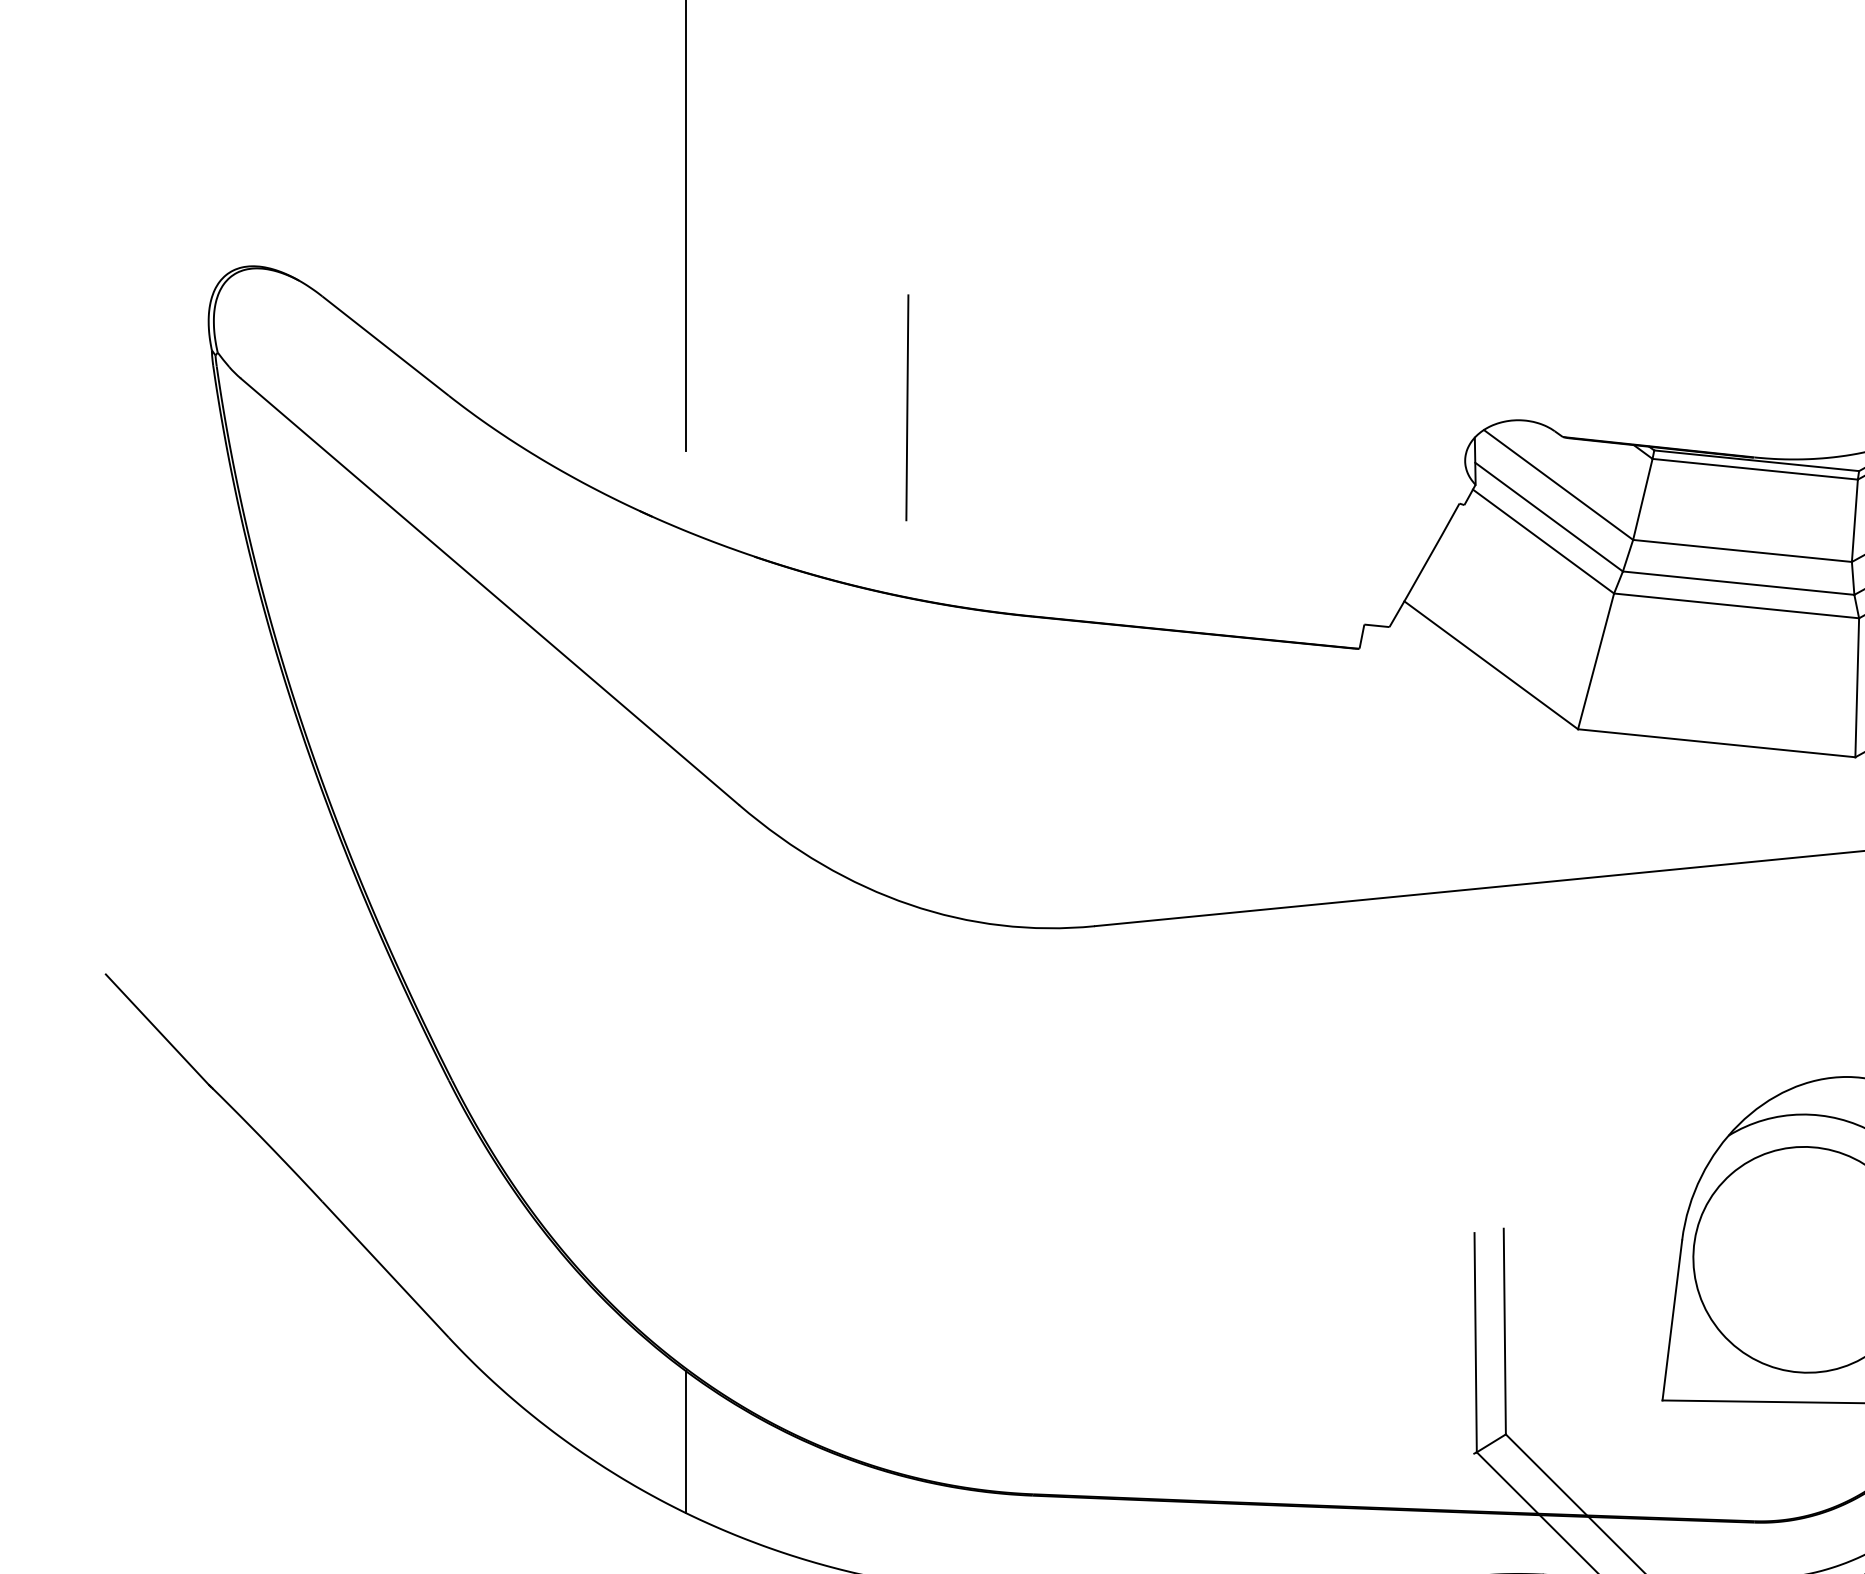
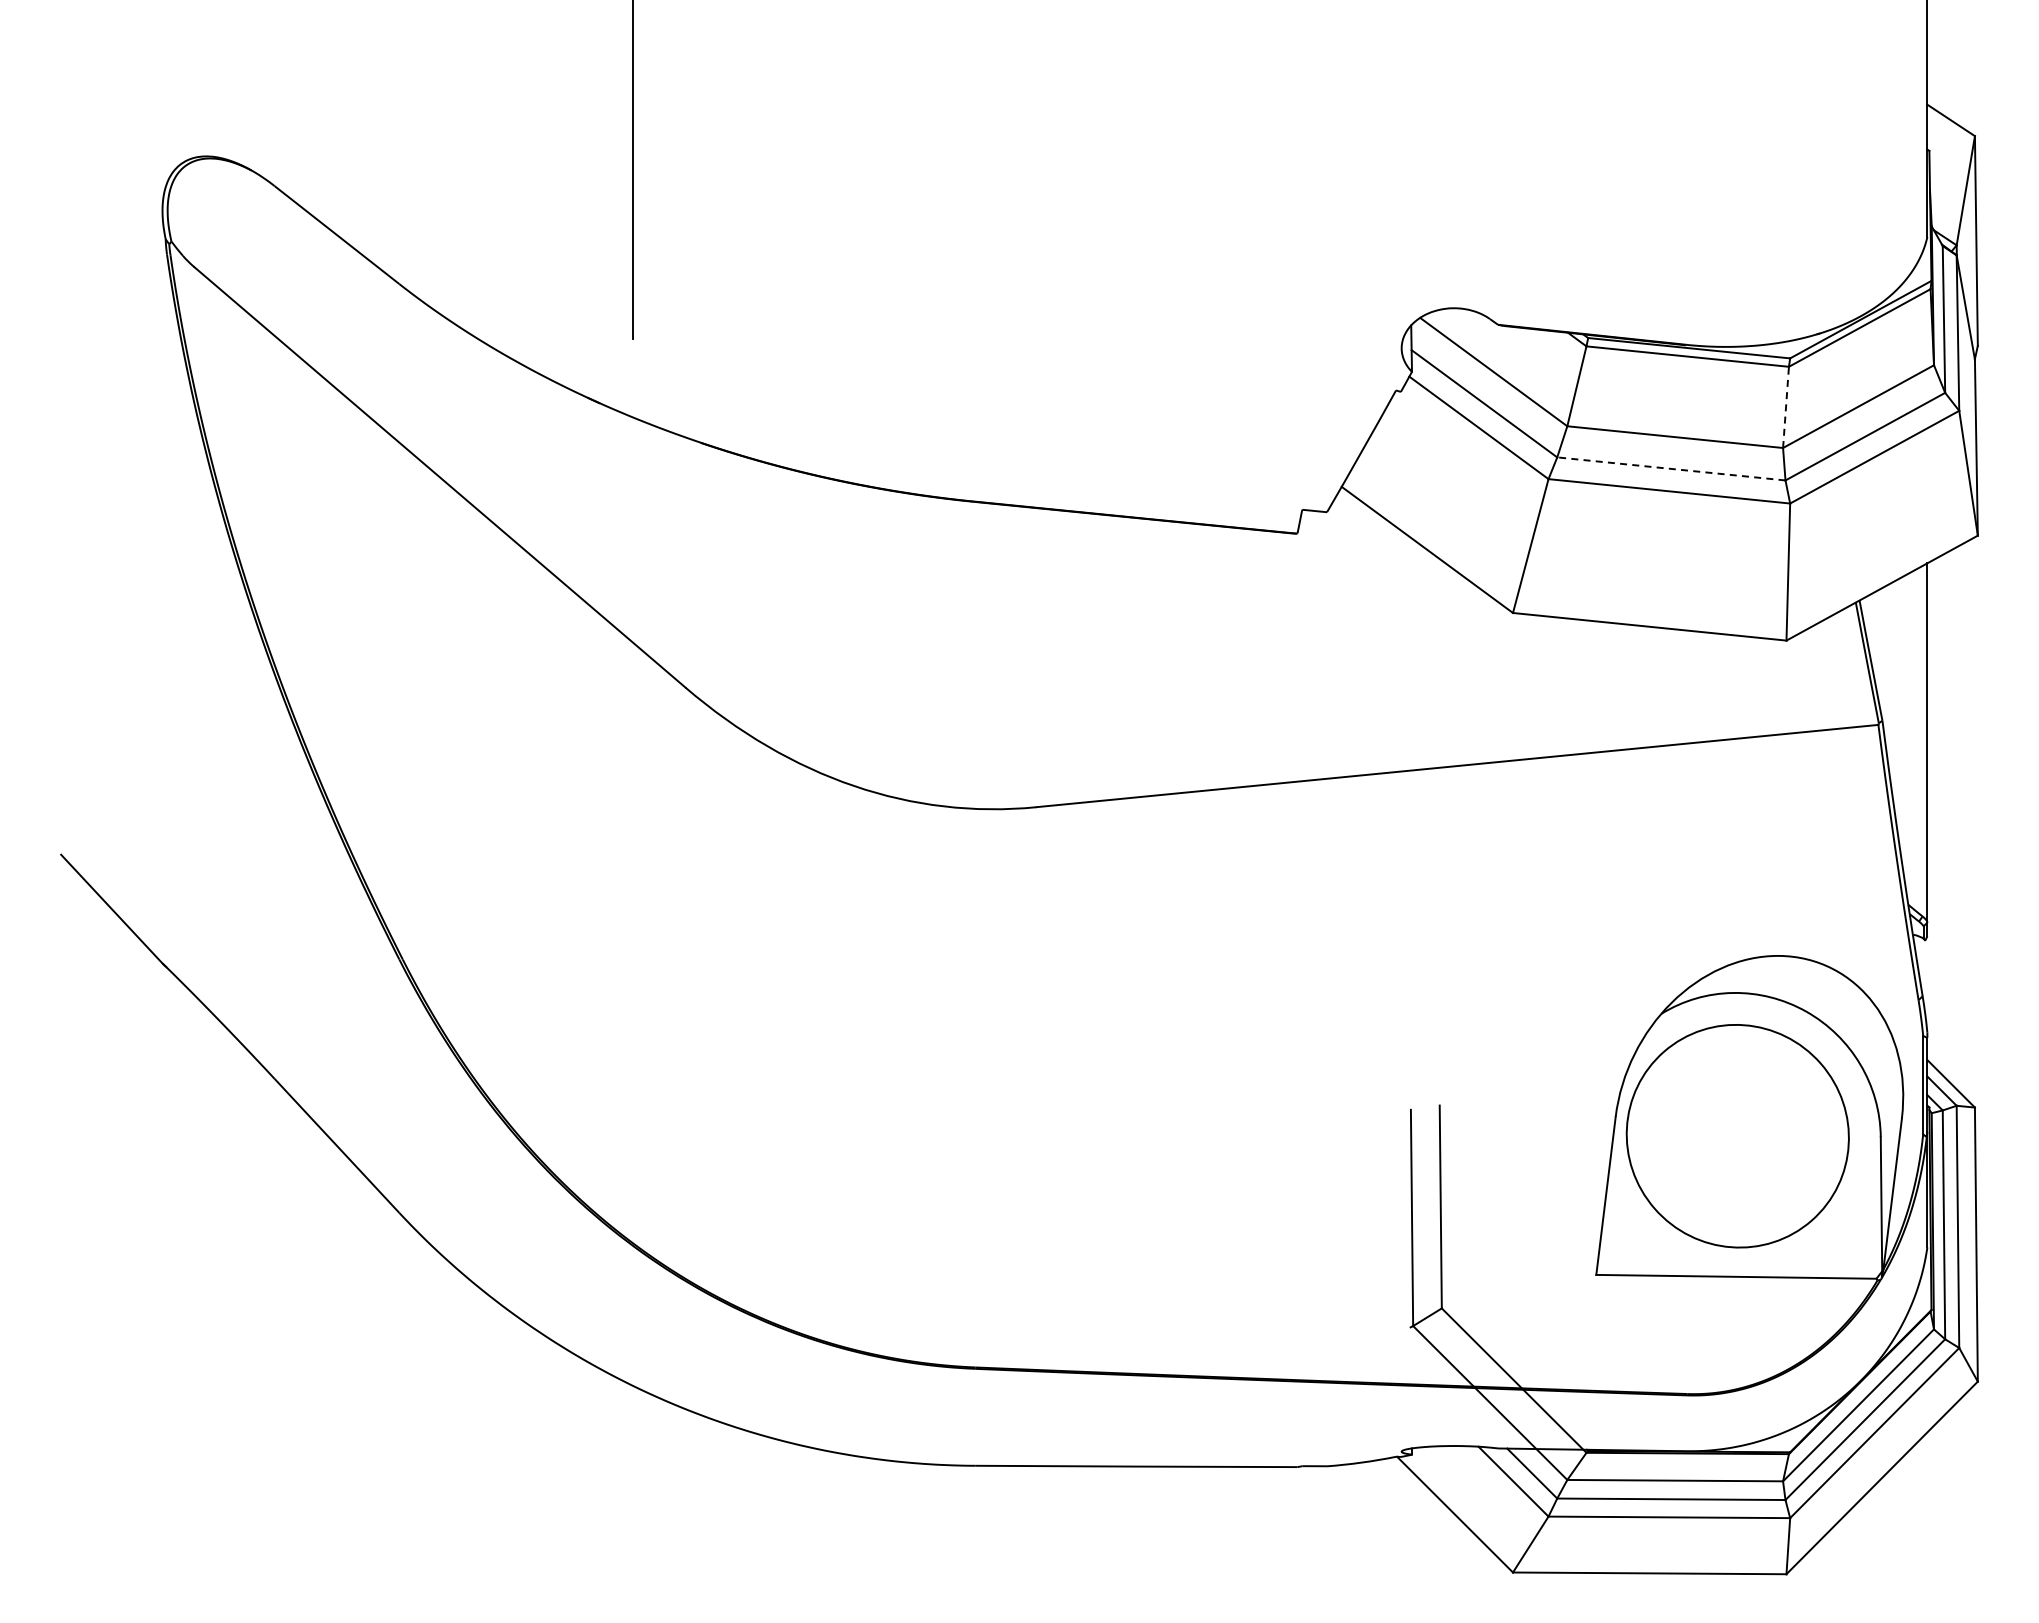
line: (907, 407) -> (851, 295), removed
line: (1855, 520) -> (1786, 407), solid -> dashed
line: (1738, 582) -> (1671, 468), solid -> dashed
line: (685, 1441) -> (632, 1315), removed

